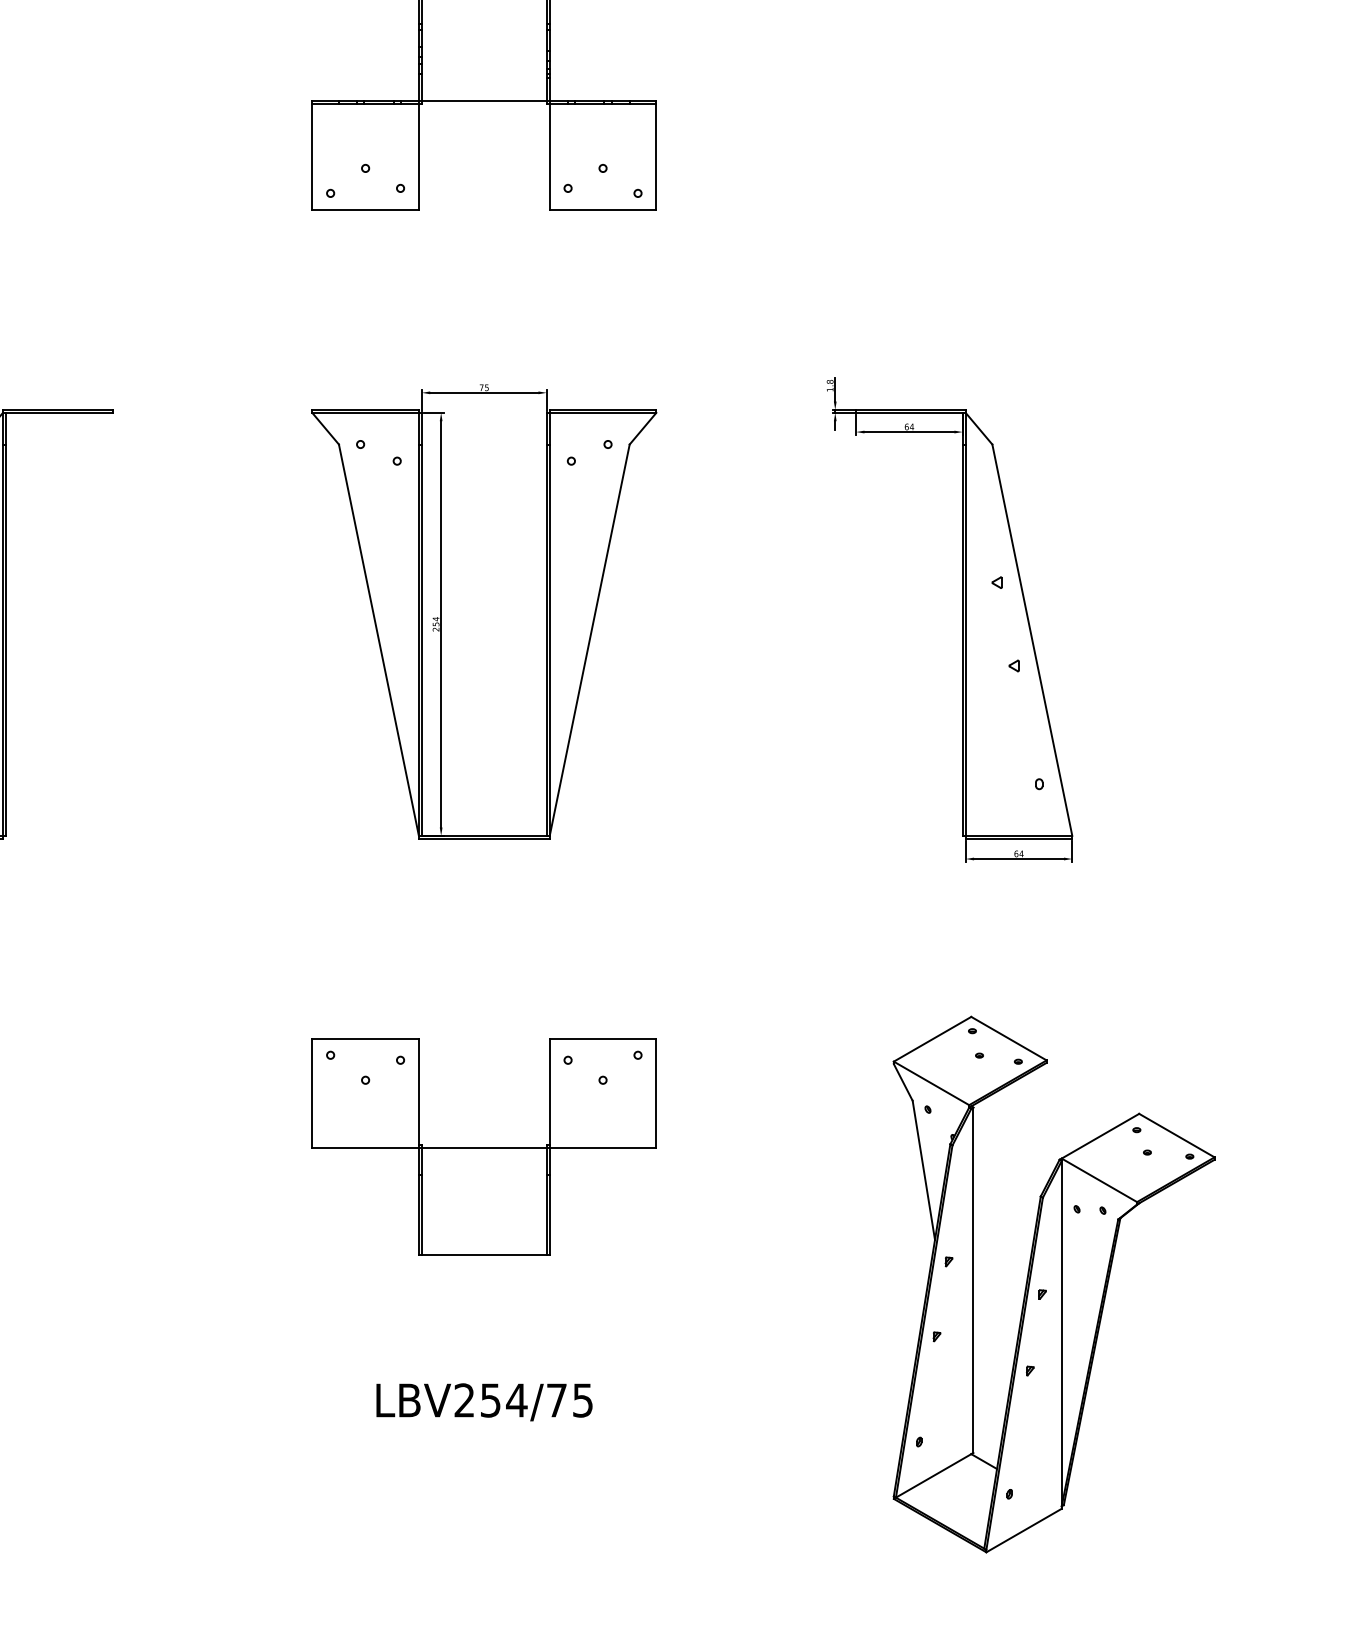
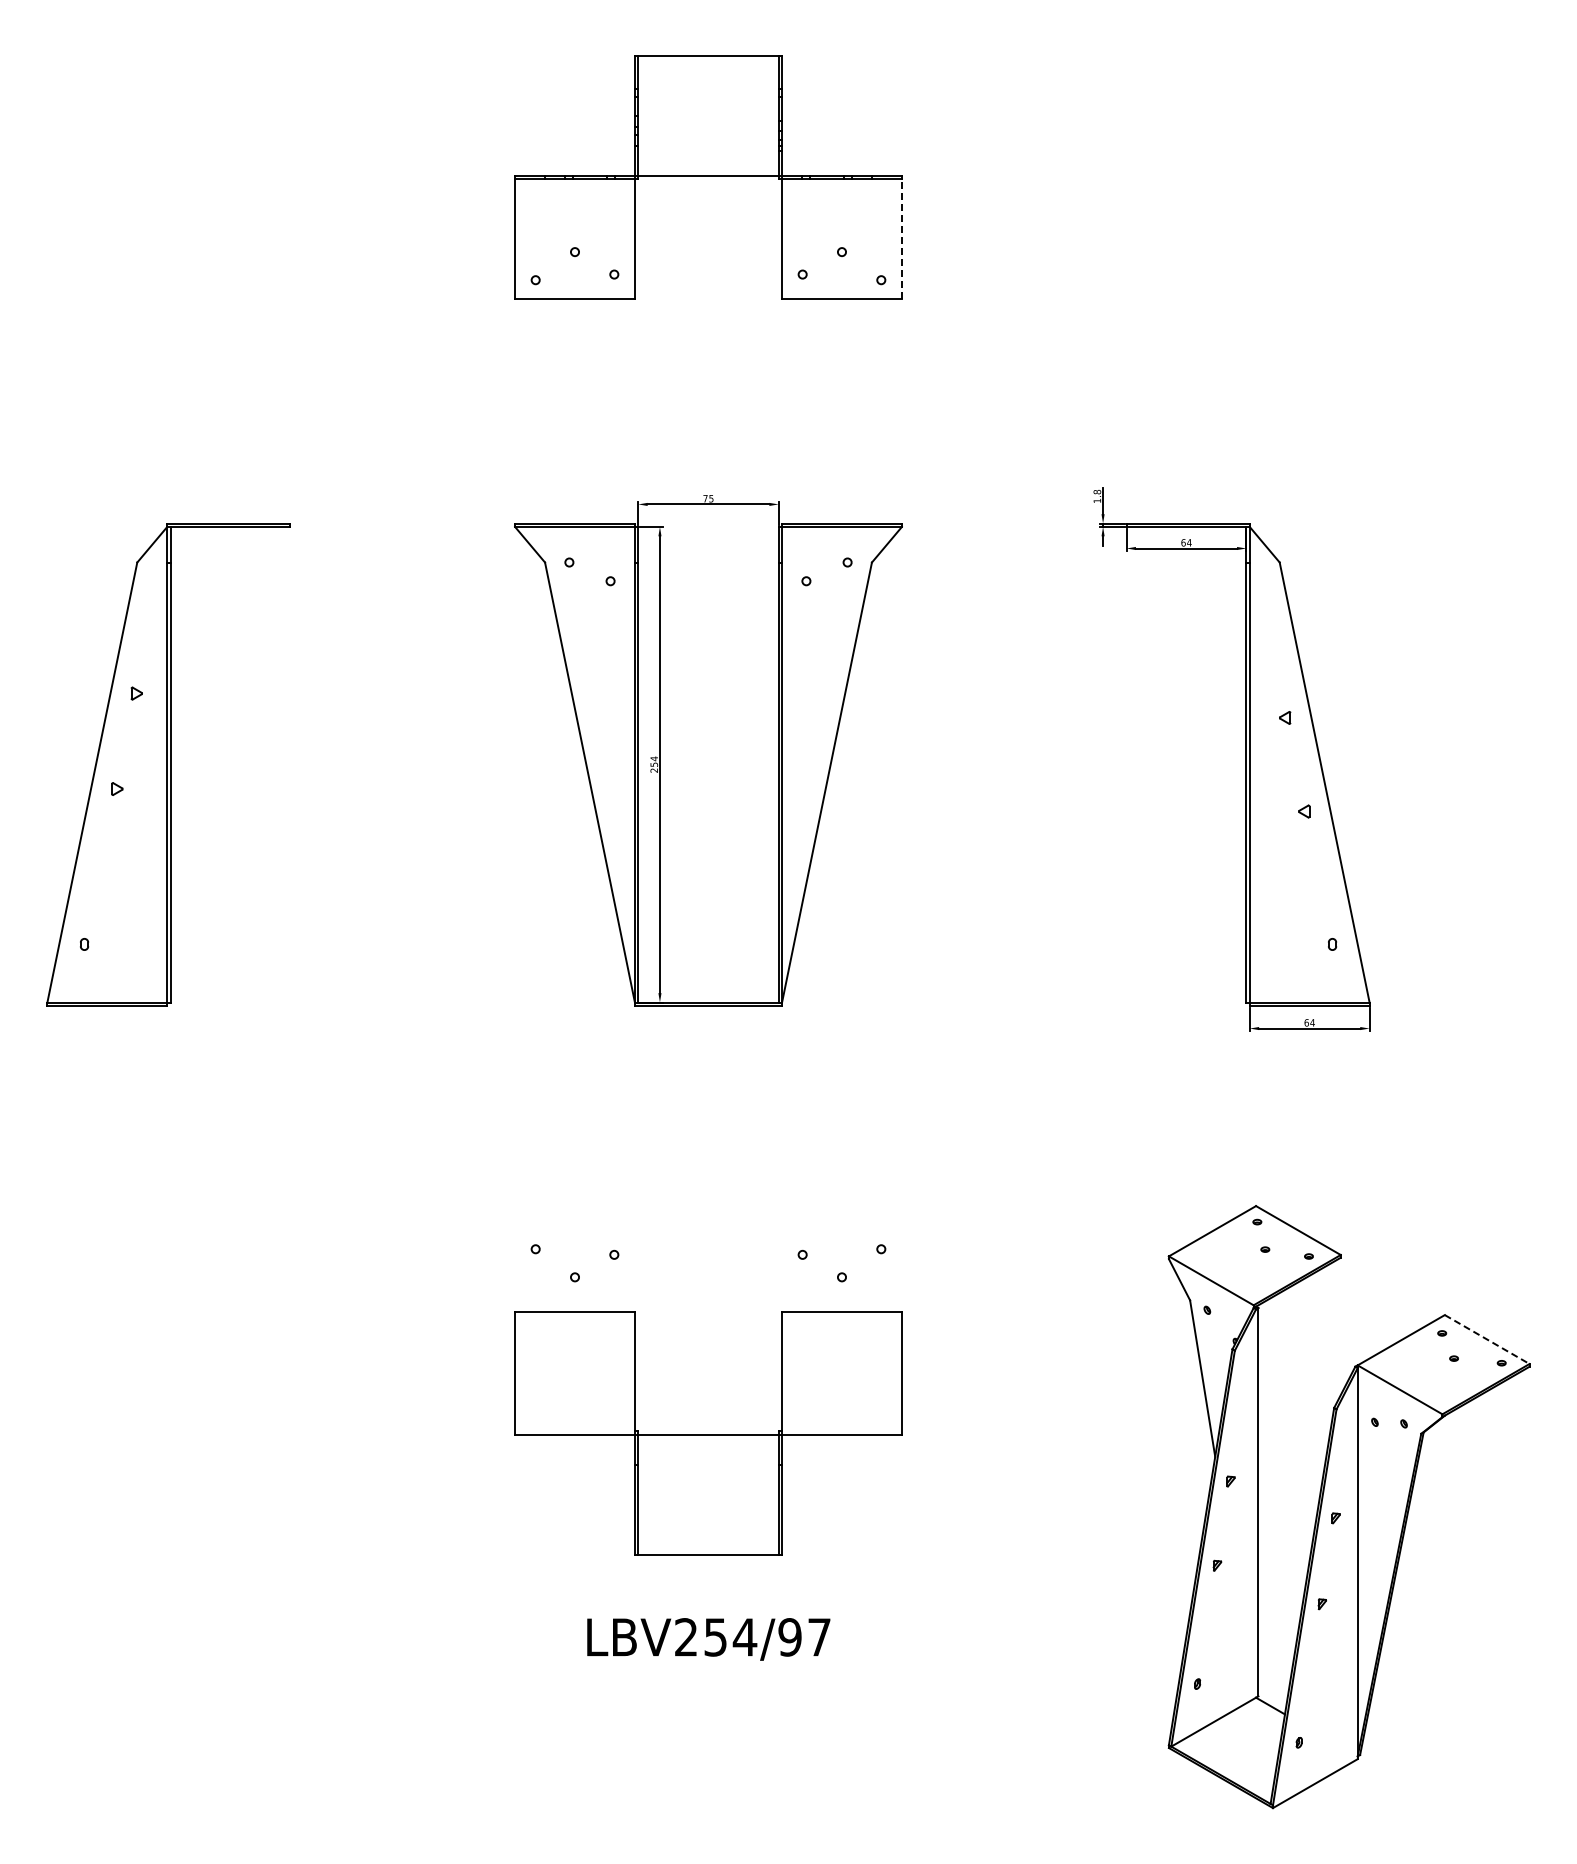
line: (655, 157) -> (901, 239), solid -> dashed
line: (1177, 1135) -> (1487, 1339), solid -> dashed
part: (484, 1147) -> (708, 1433), moved
text: (569, 1400) -> (804, 1637), LBV254/75 -> LBV254/97

